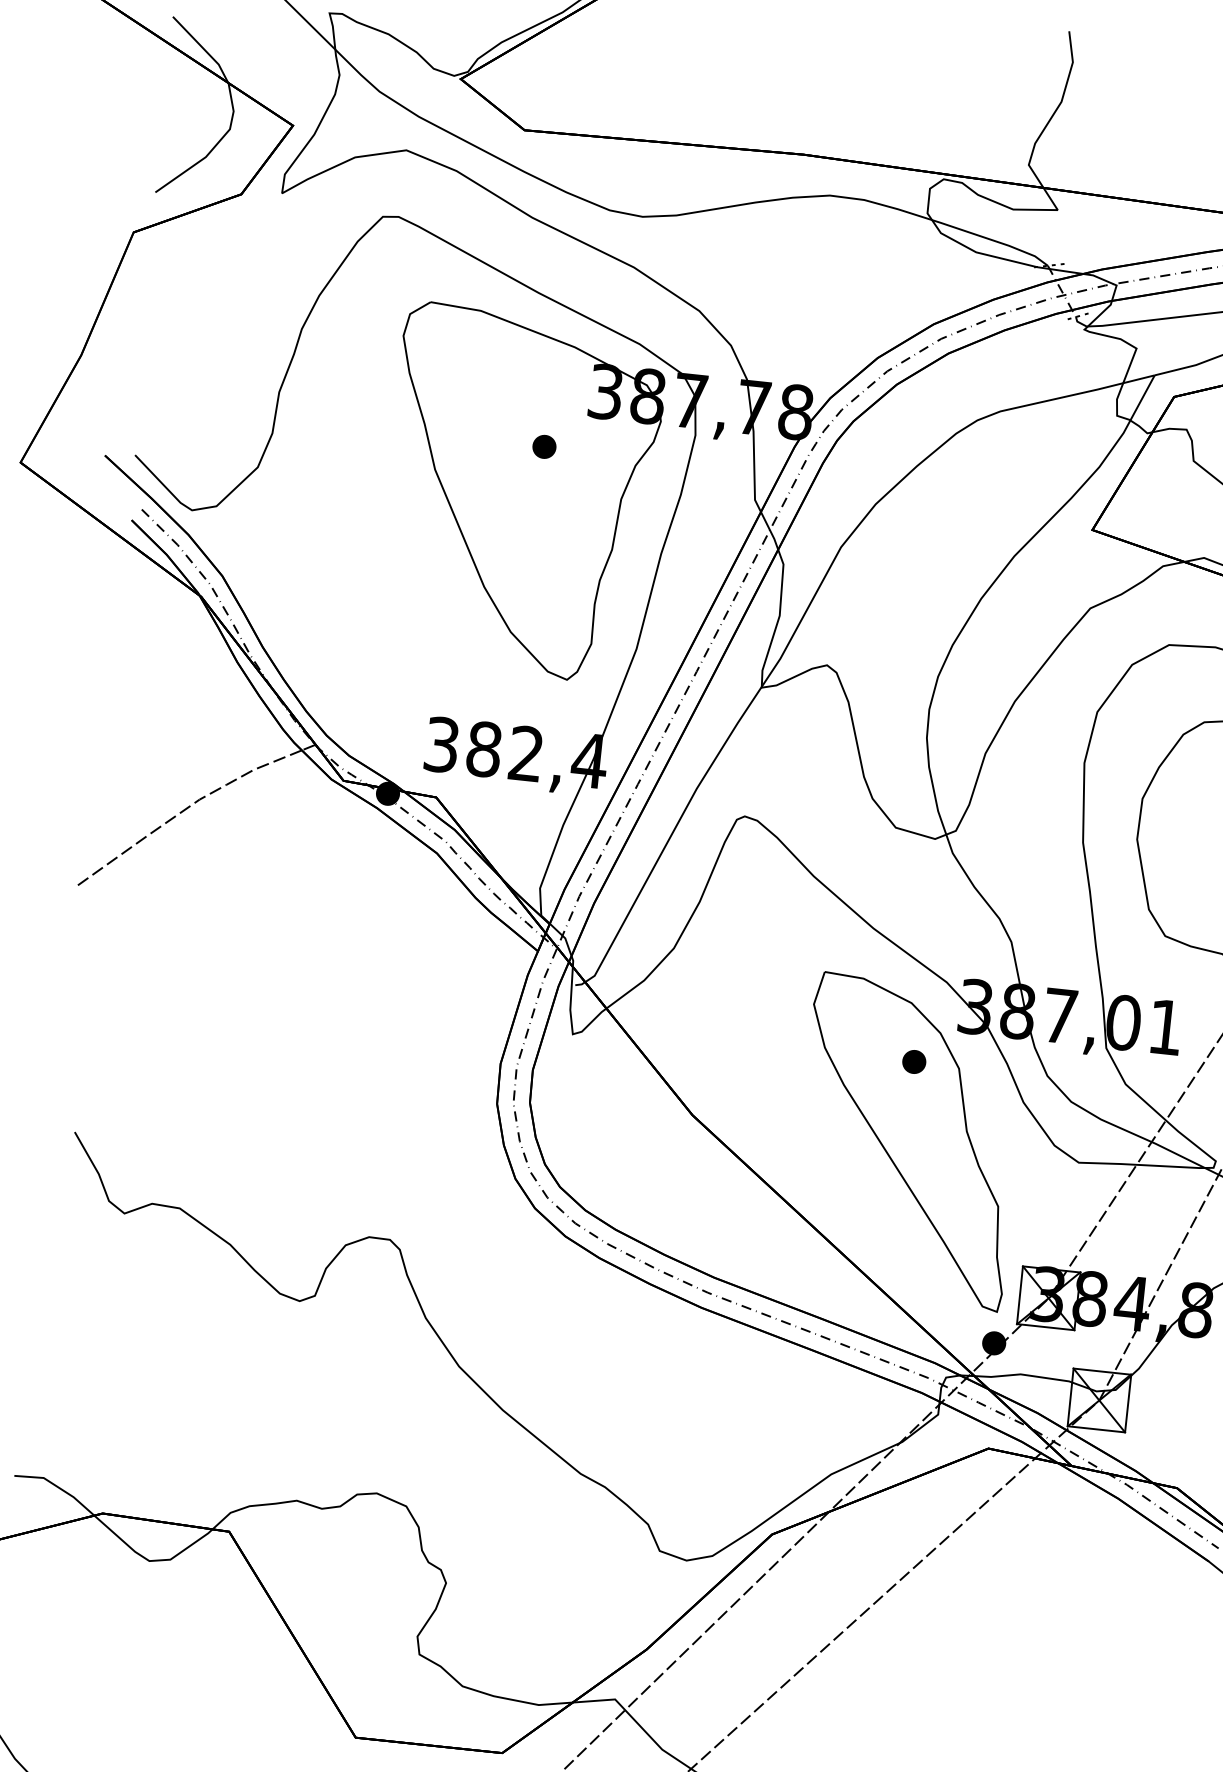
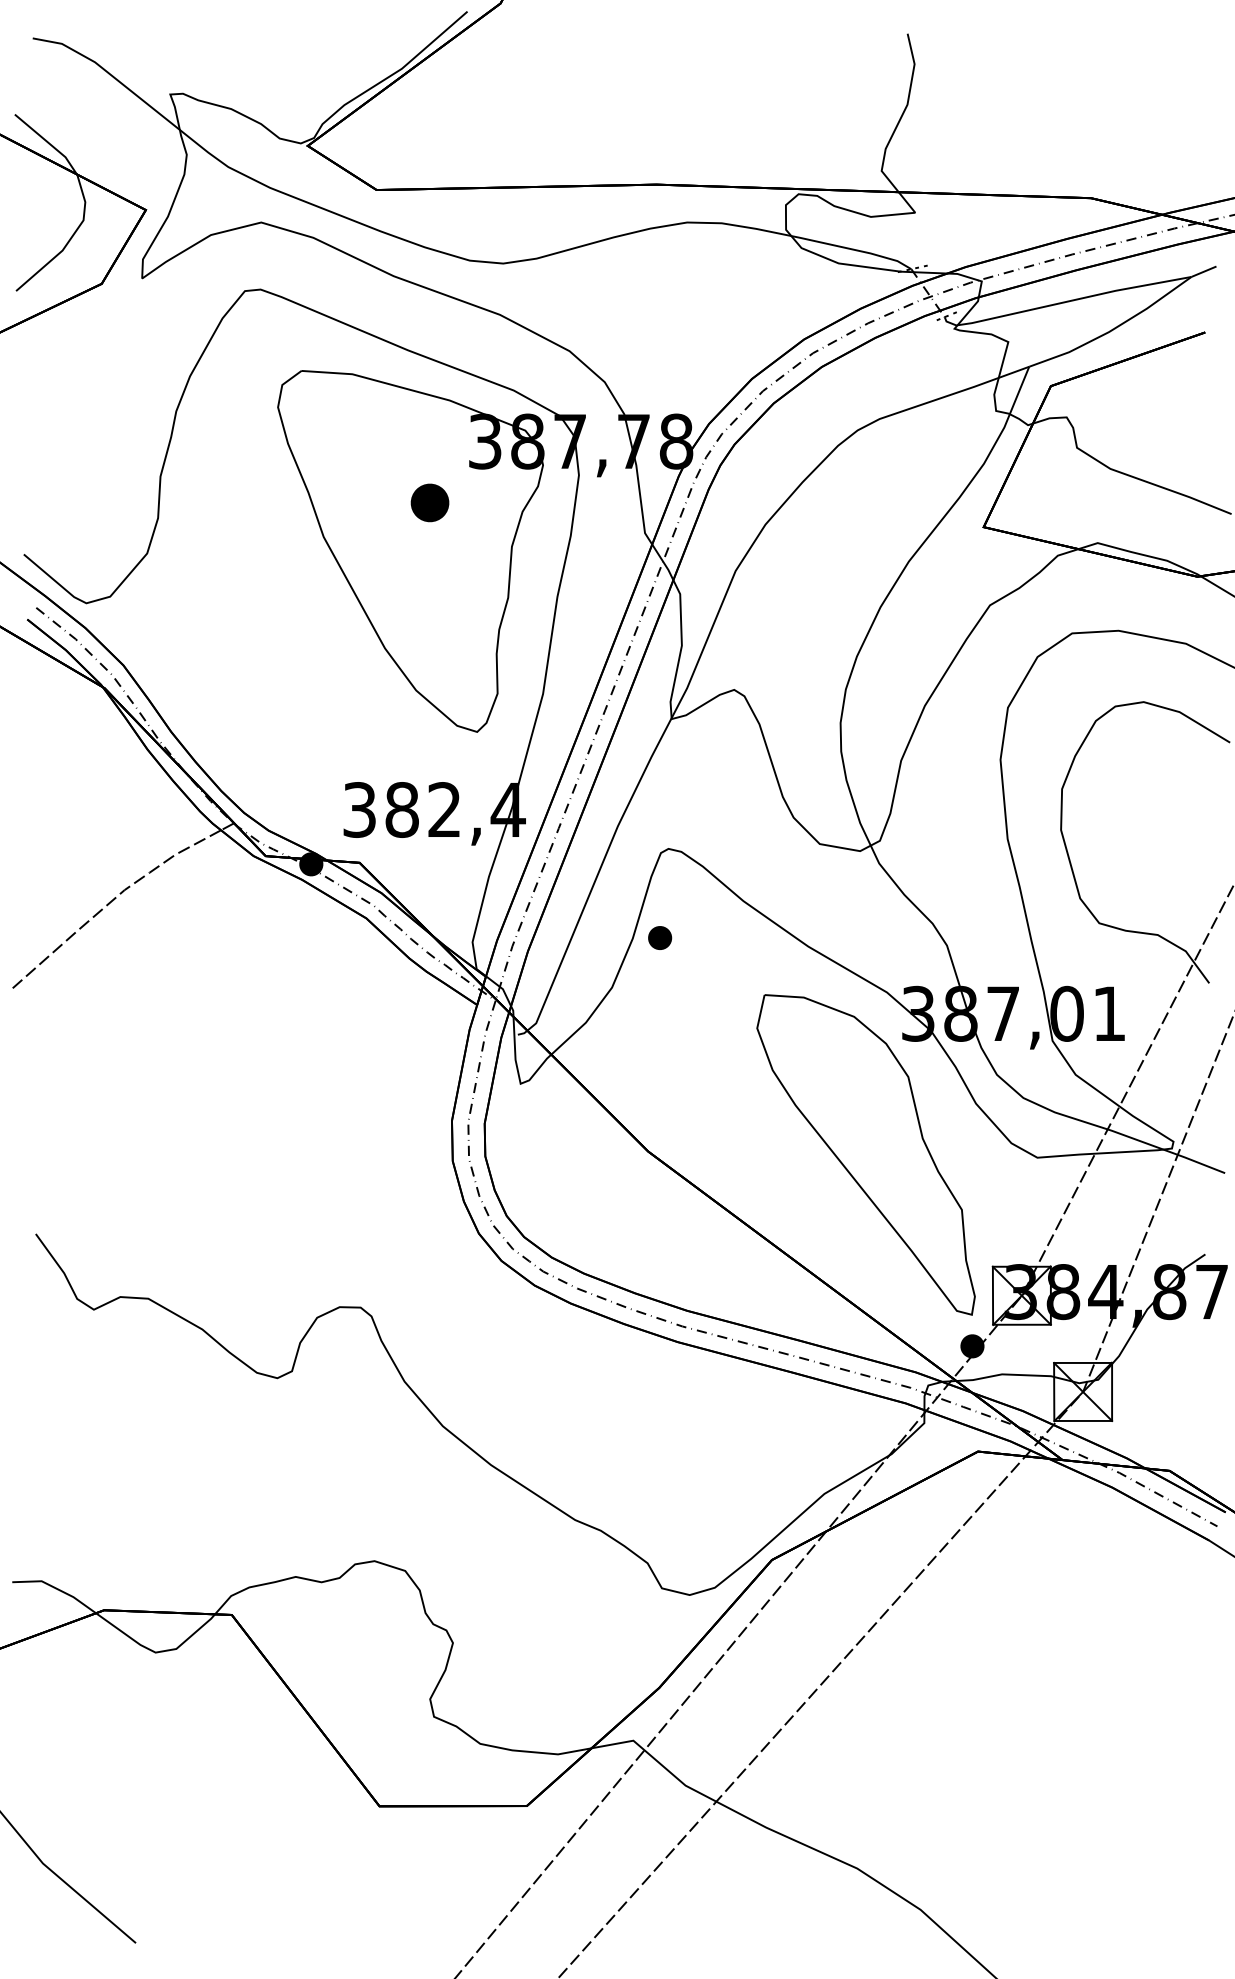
part: (543, 446) -> (429, 502), size x1.6
part: (914, 1061) -> (660, 937), moved

